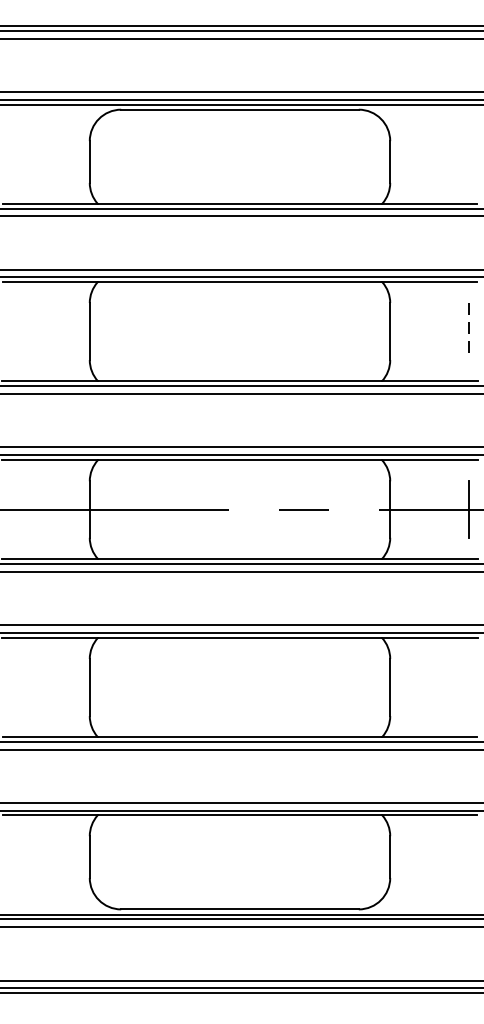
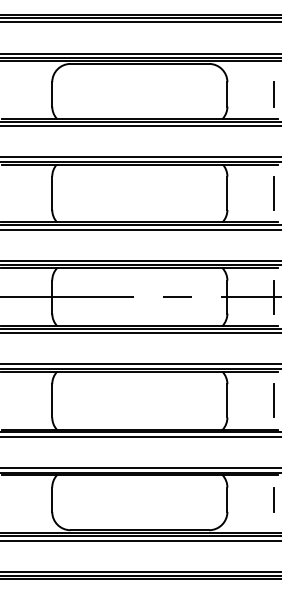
line: (469, 162) -> (273, 94), added
line: (469, 331) -> (273, 193), dashed -> solid
line: (469, 686) -> (273, 400), added
line: (469, 856) -> (273, 499), added

